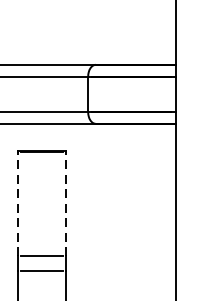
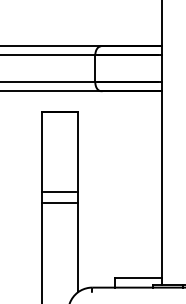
line: (18, 203) -> (42, 151), dashed -> solid
line: (66, 203) -> (78, 151), dashed -> solid

